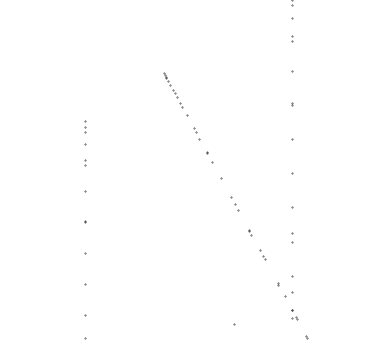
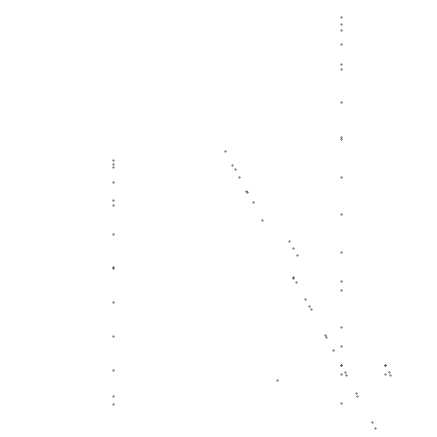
part: (173, 90) -> (210, 123), removed
part: (85, 126) -> (113, 163), size x0.6
part: (234, 204) -> (293, 248), moved
part: (334, 314) -> (387, 370), added

